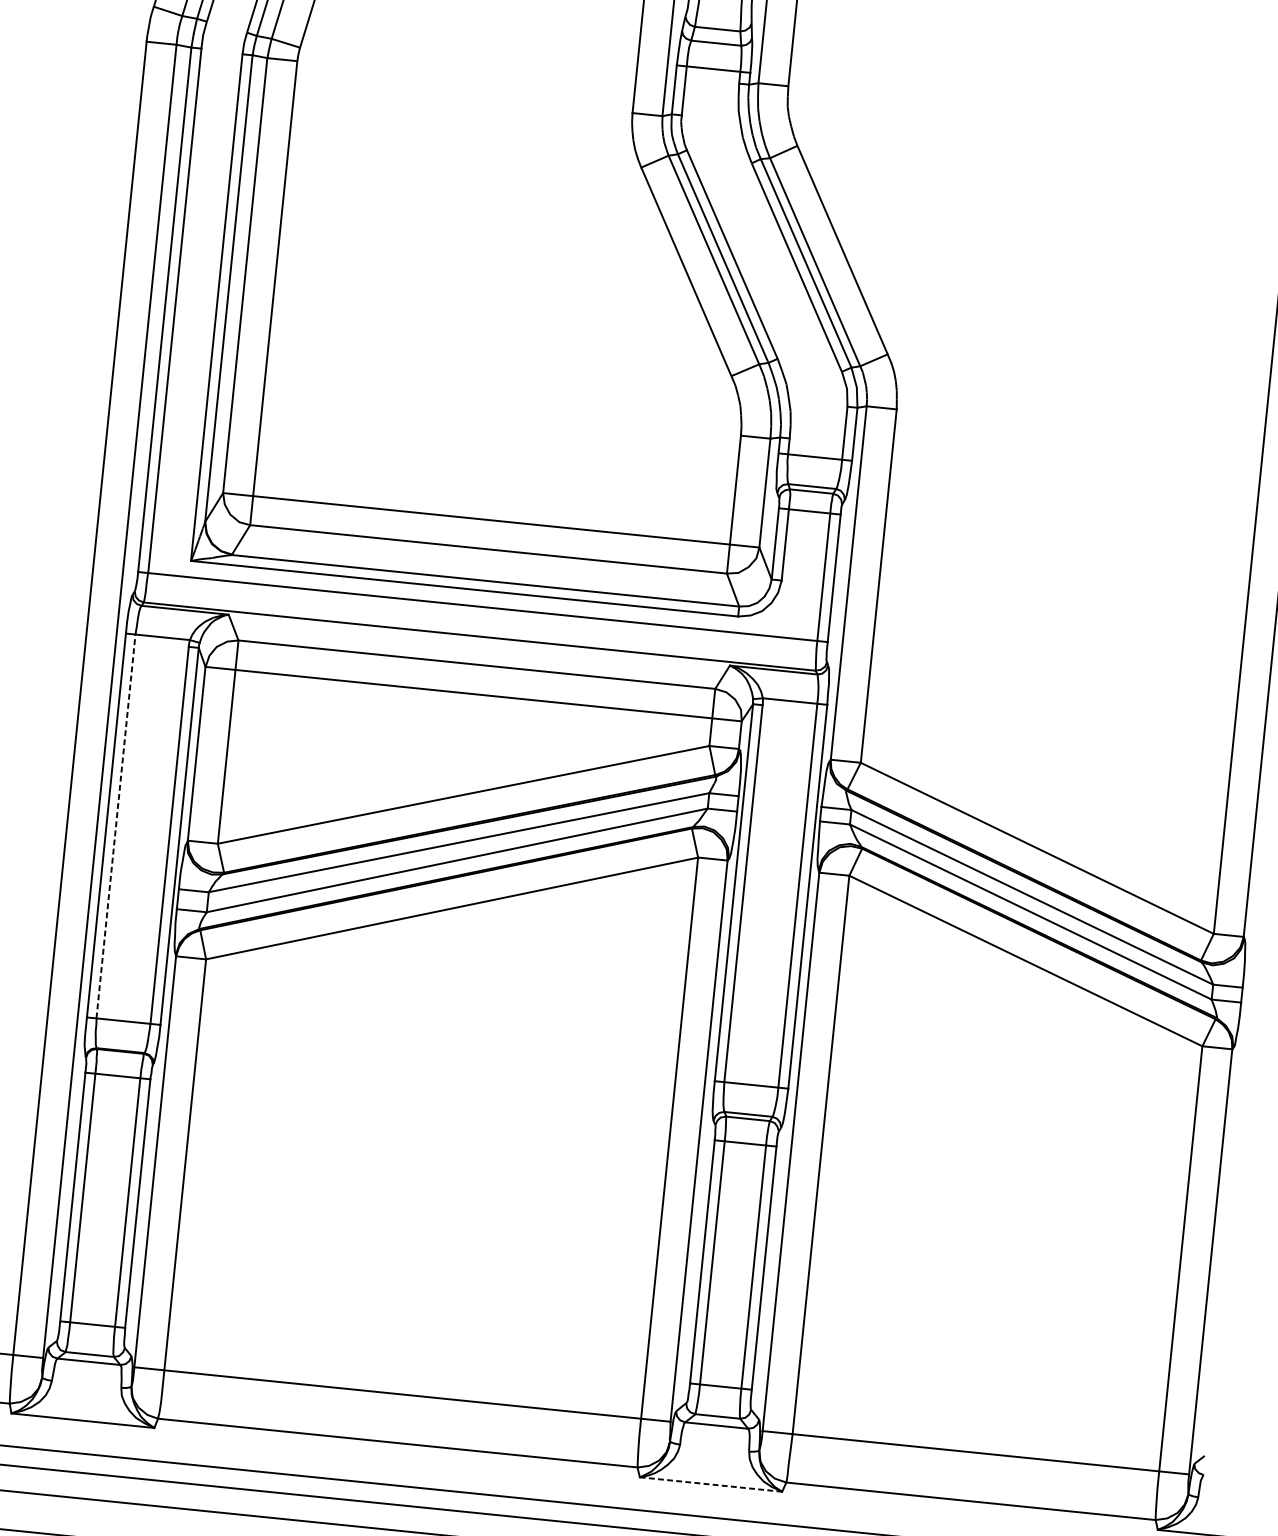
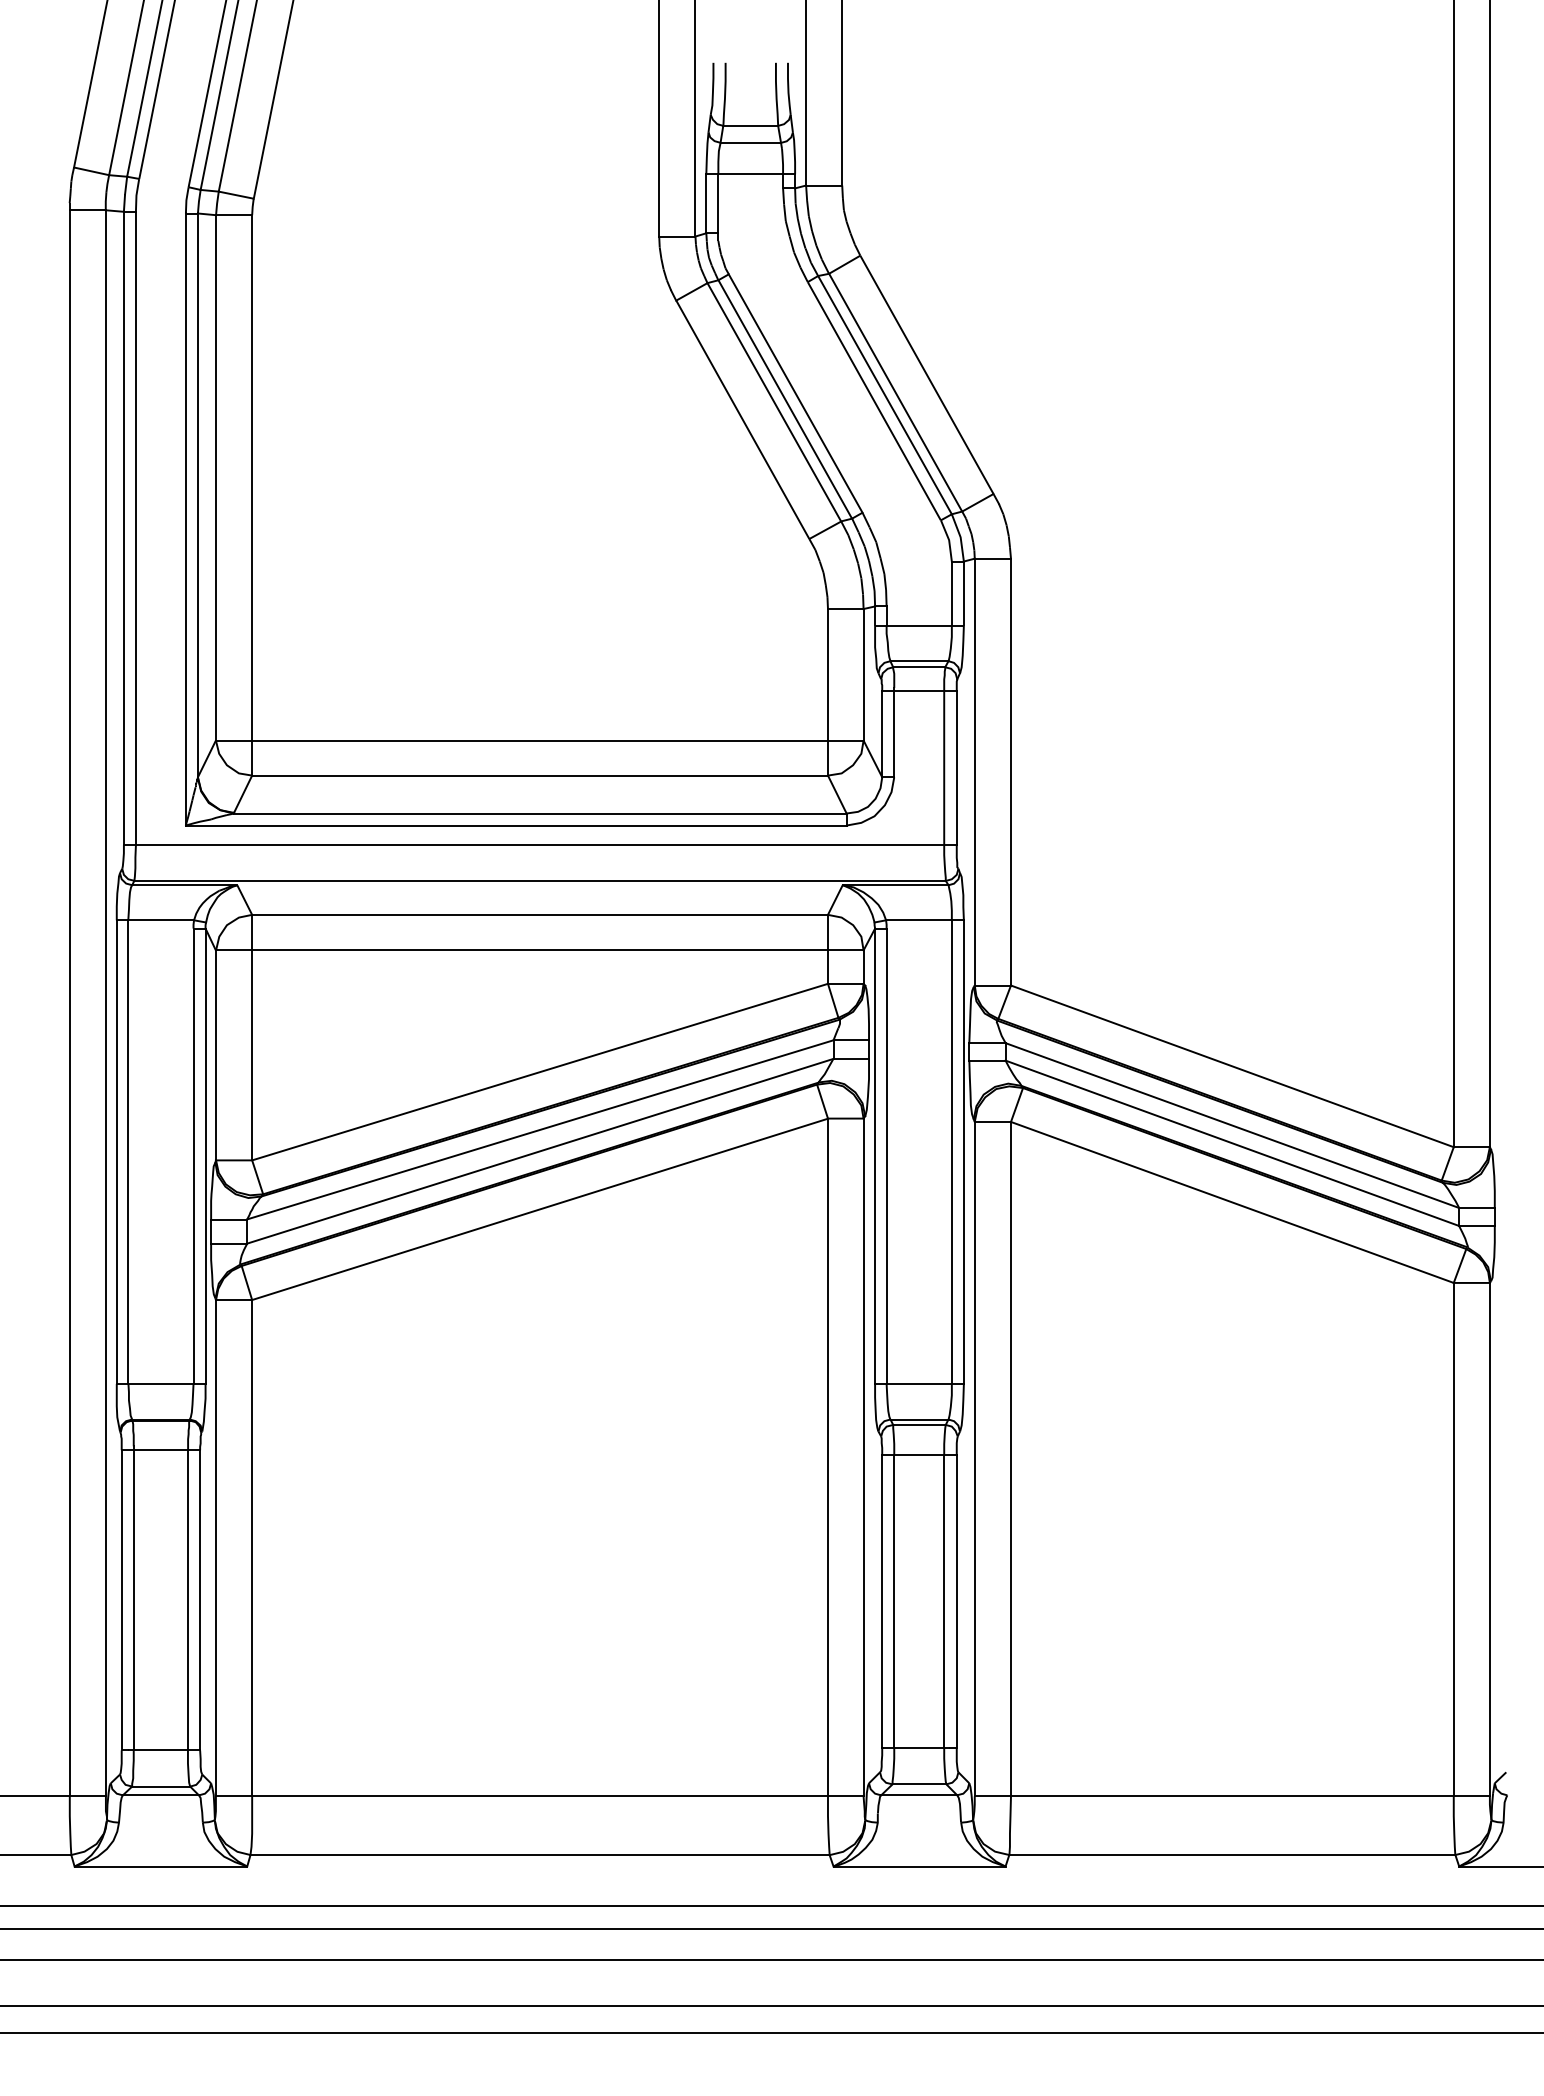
line: (116, 826) -> (128, 1152), dashed -> solid
line: (710, 1484) -> (919, 1866), dashed -> solid

